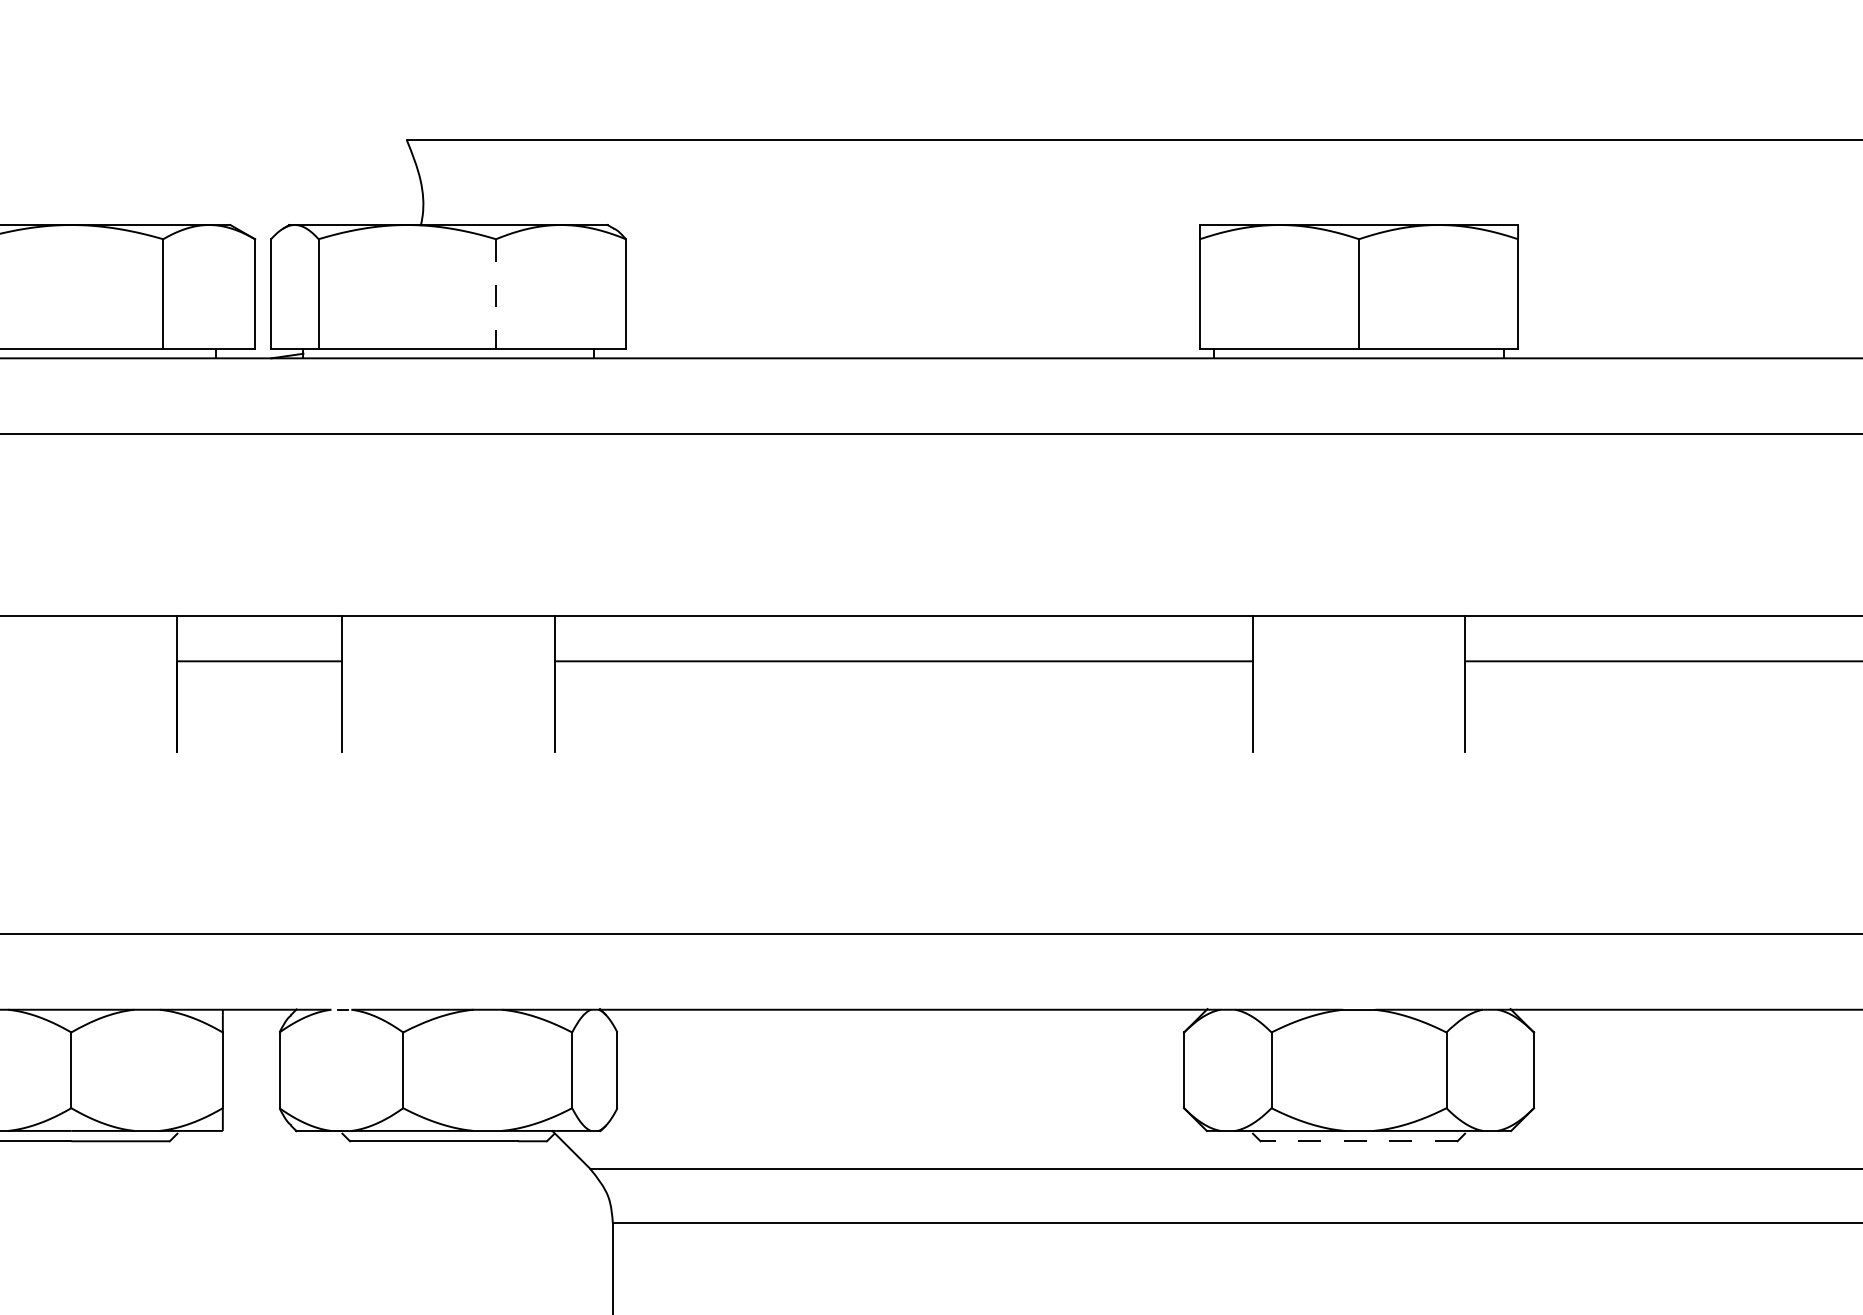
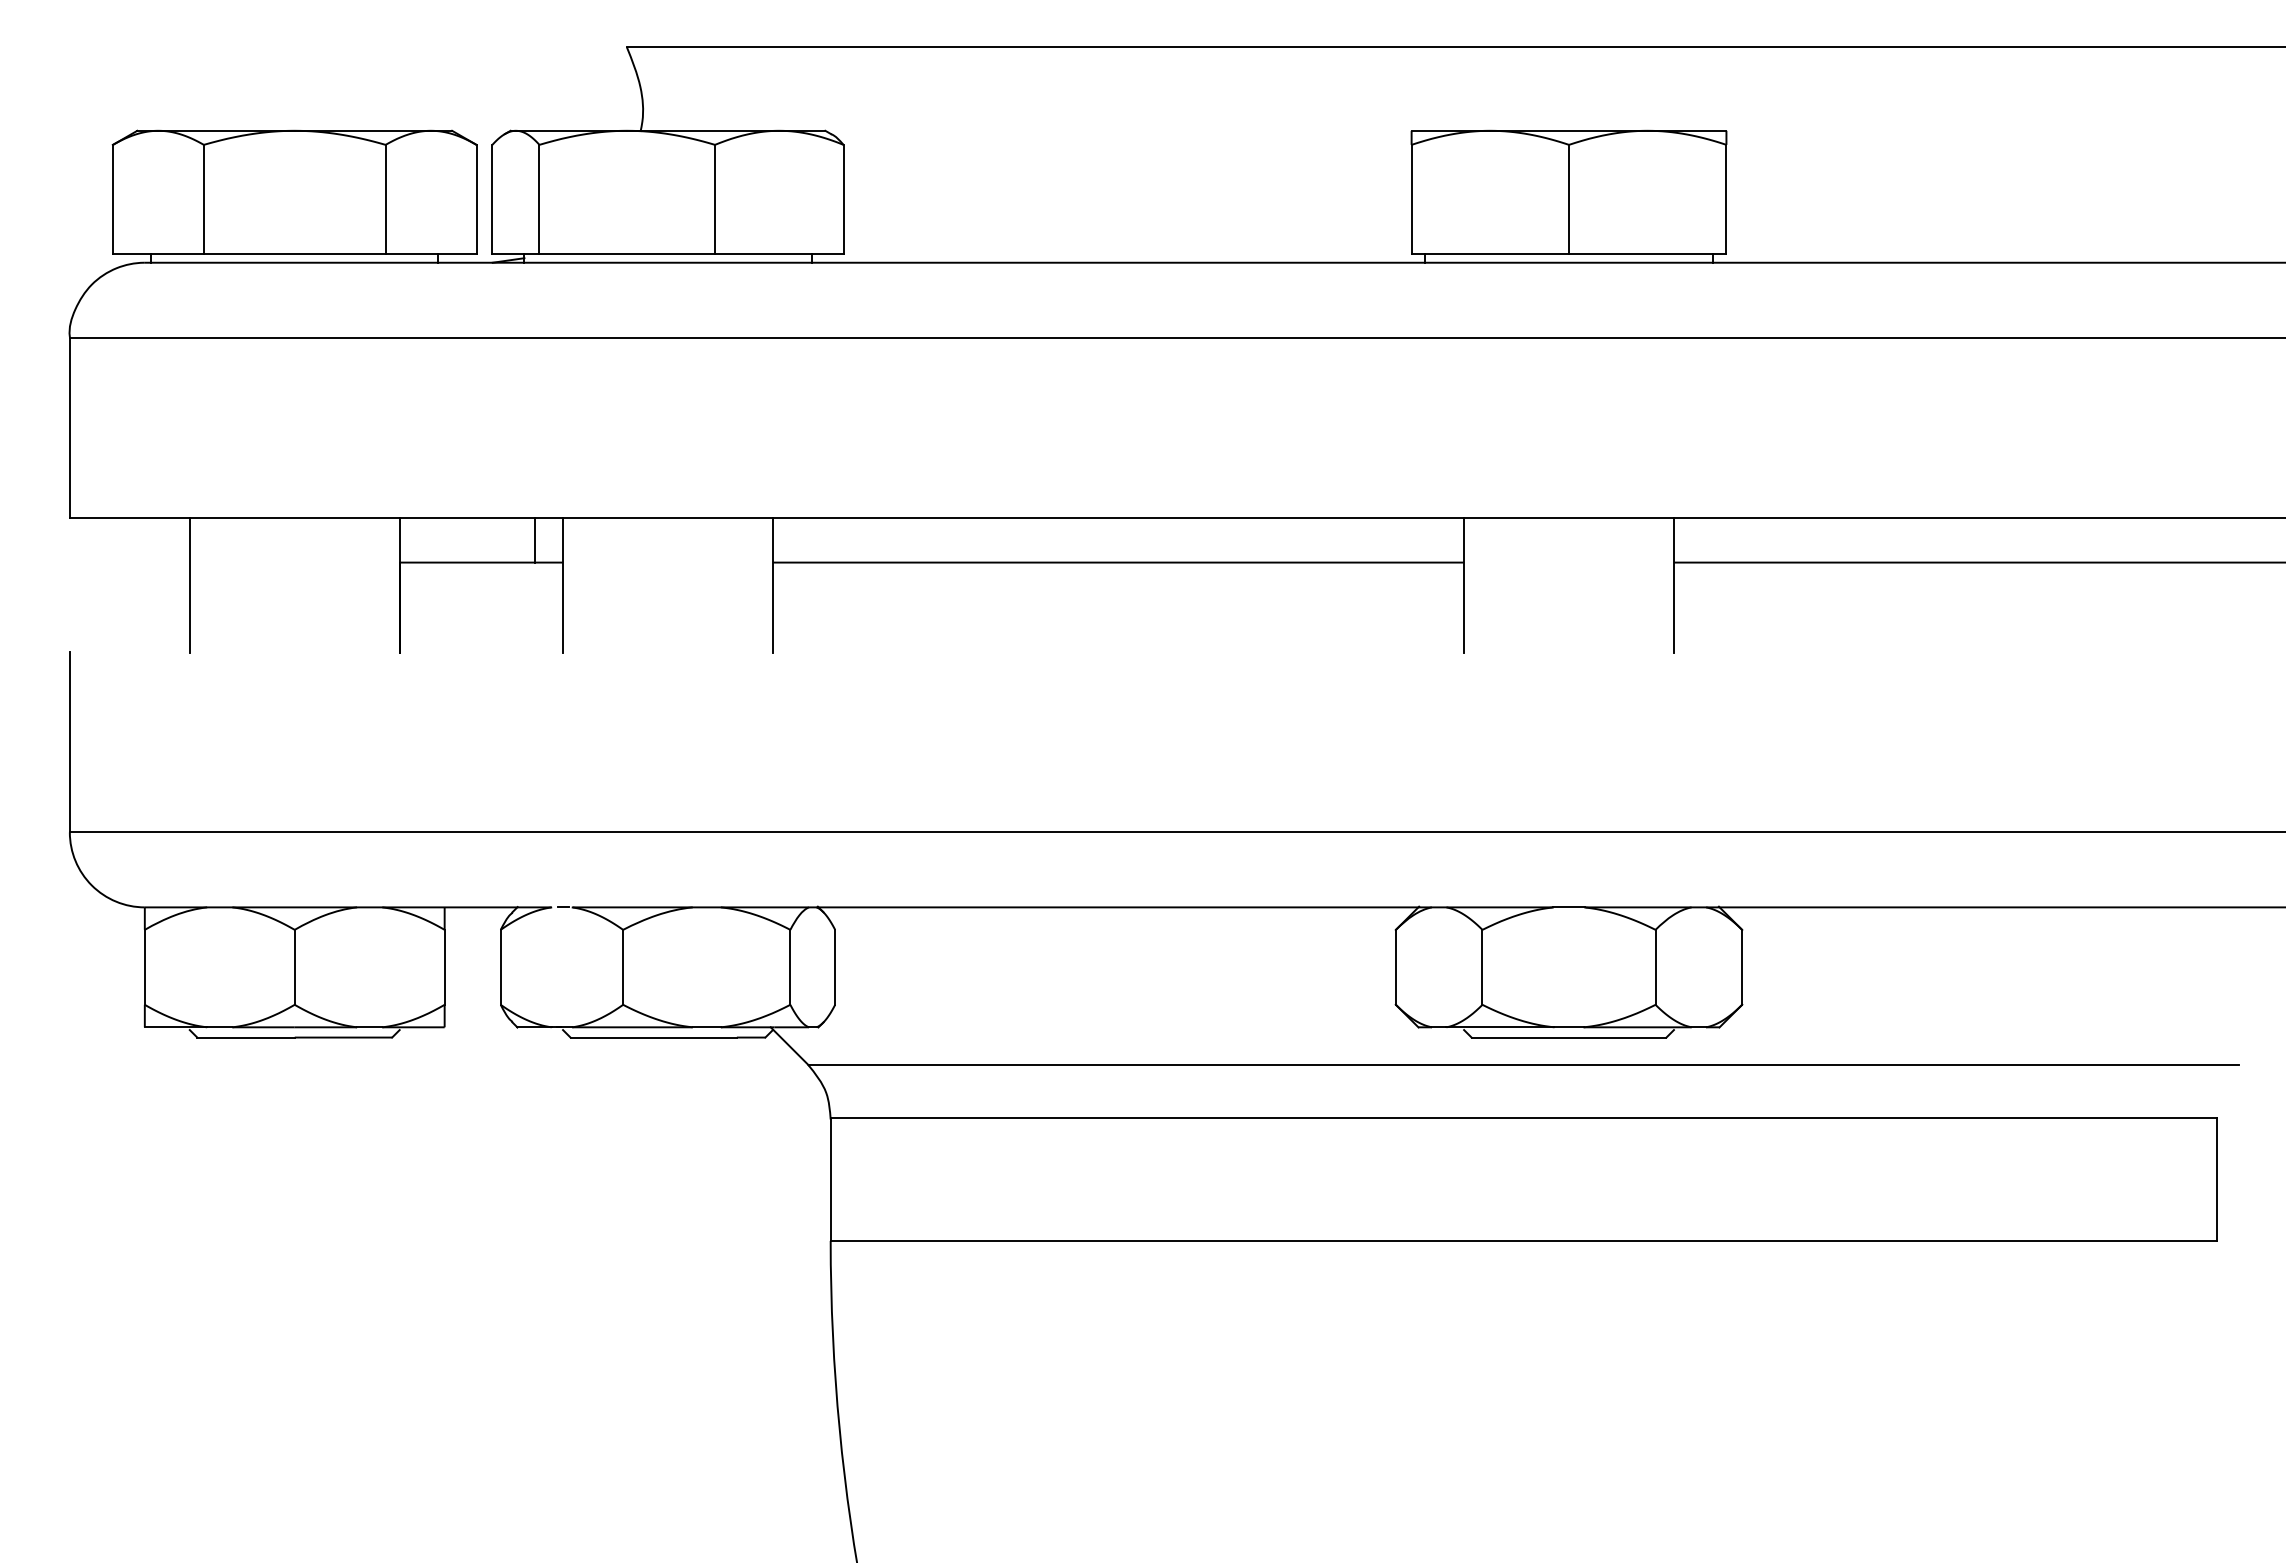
line: (496, 294) -> (715, 199), dashed -> solid
line: (313, 637) -> (534, 539), added
line: (1358, 1141) -> (1568, 1037), dashed -> solid

